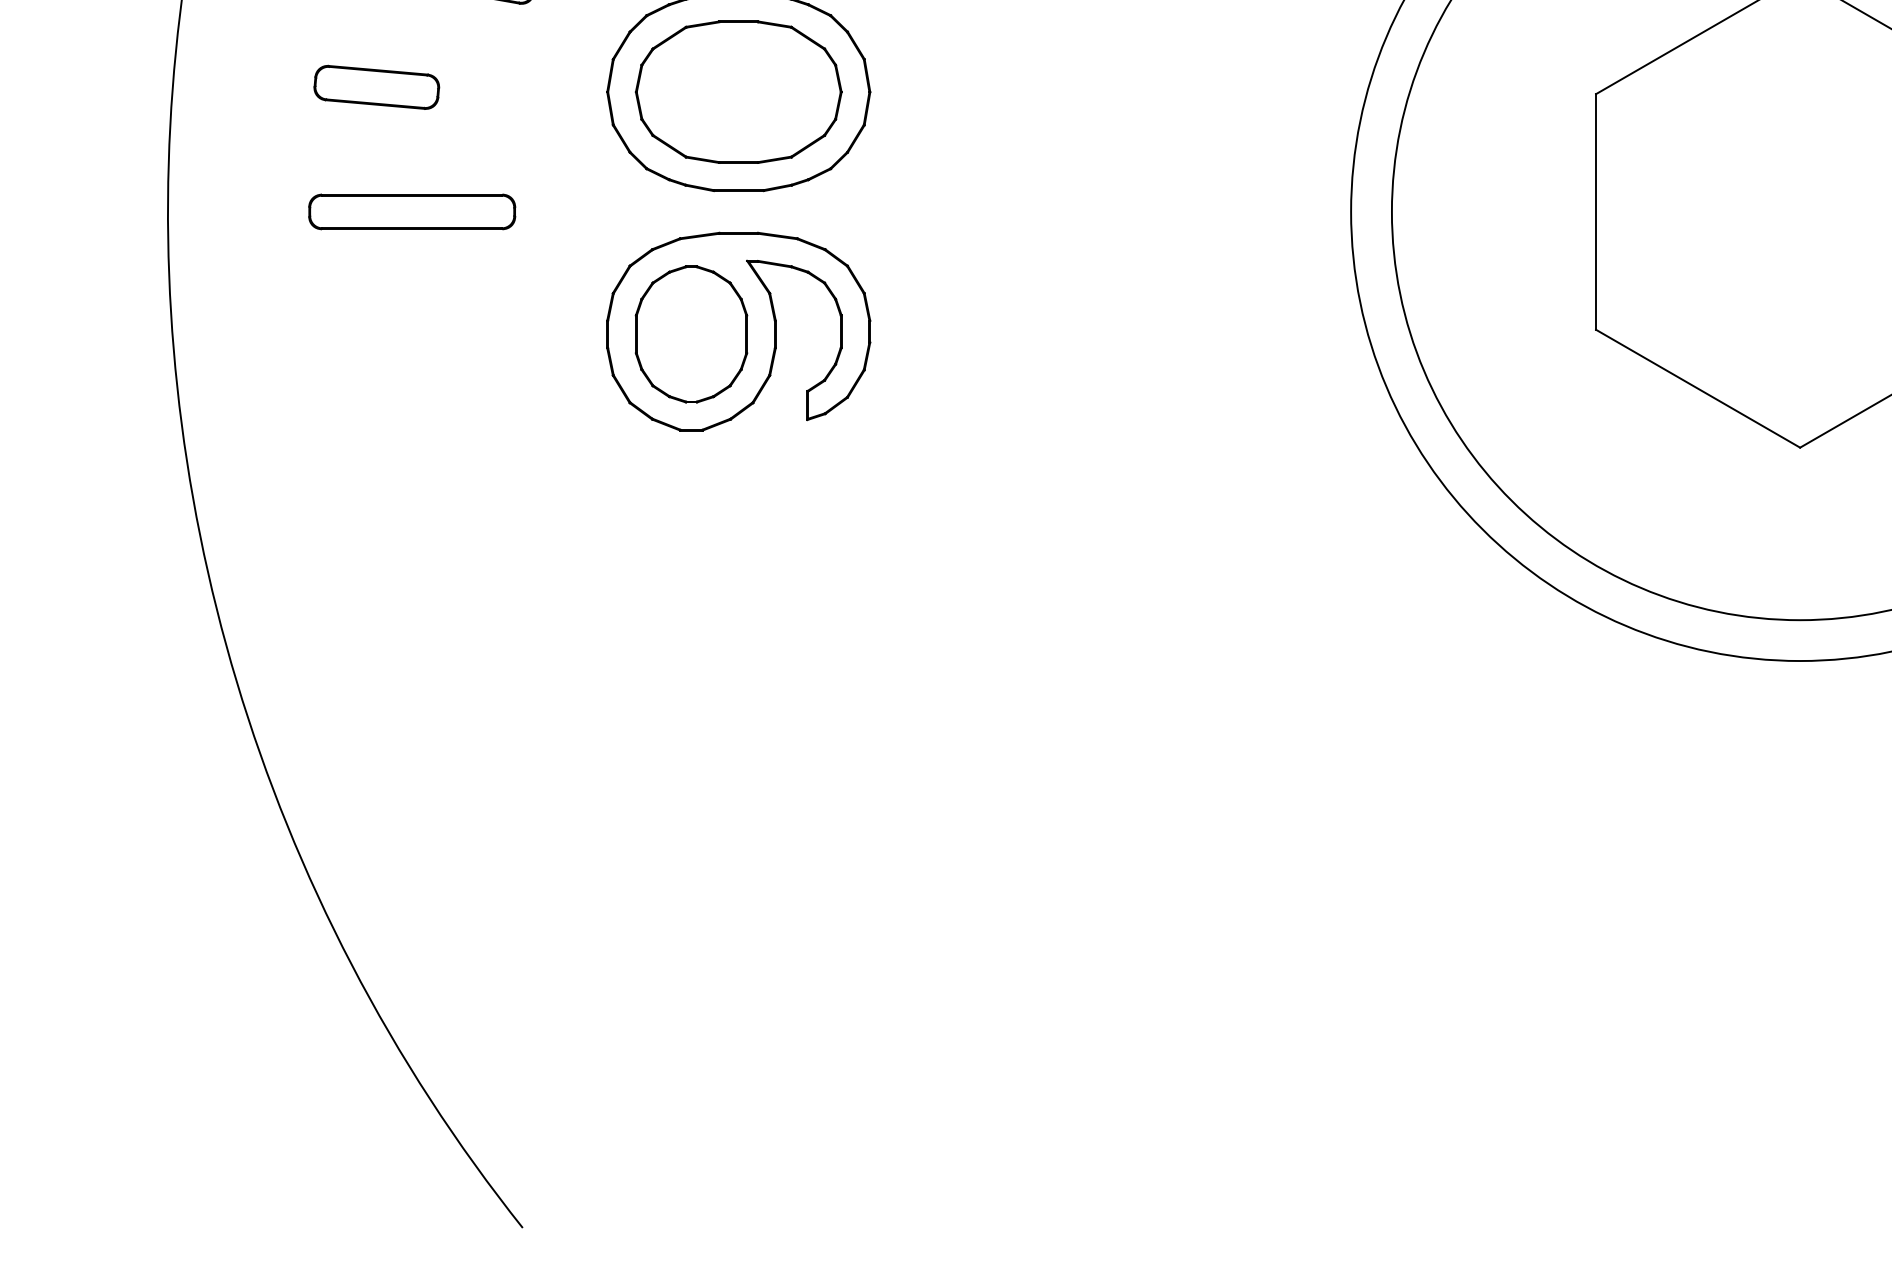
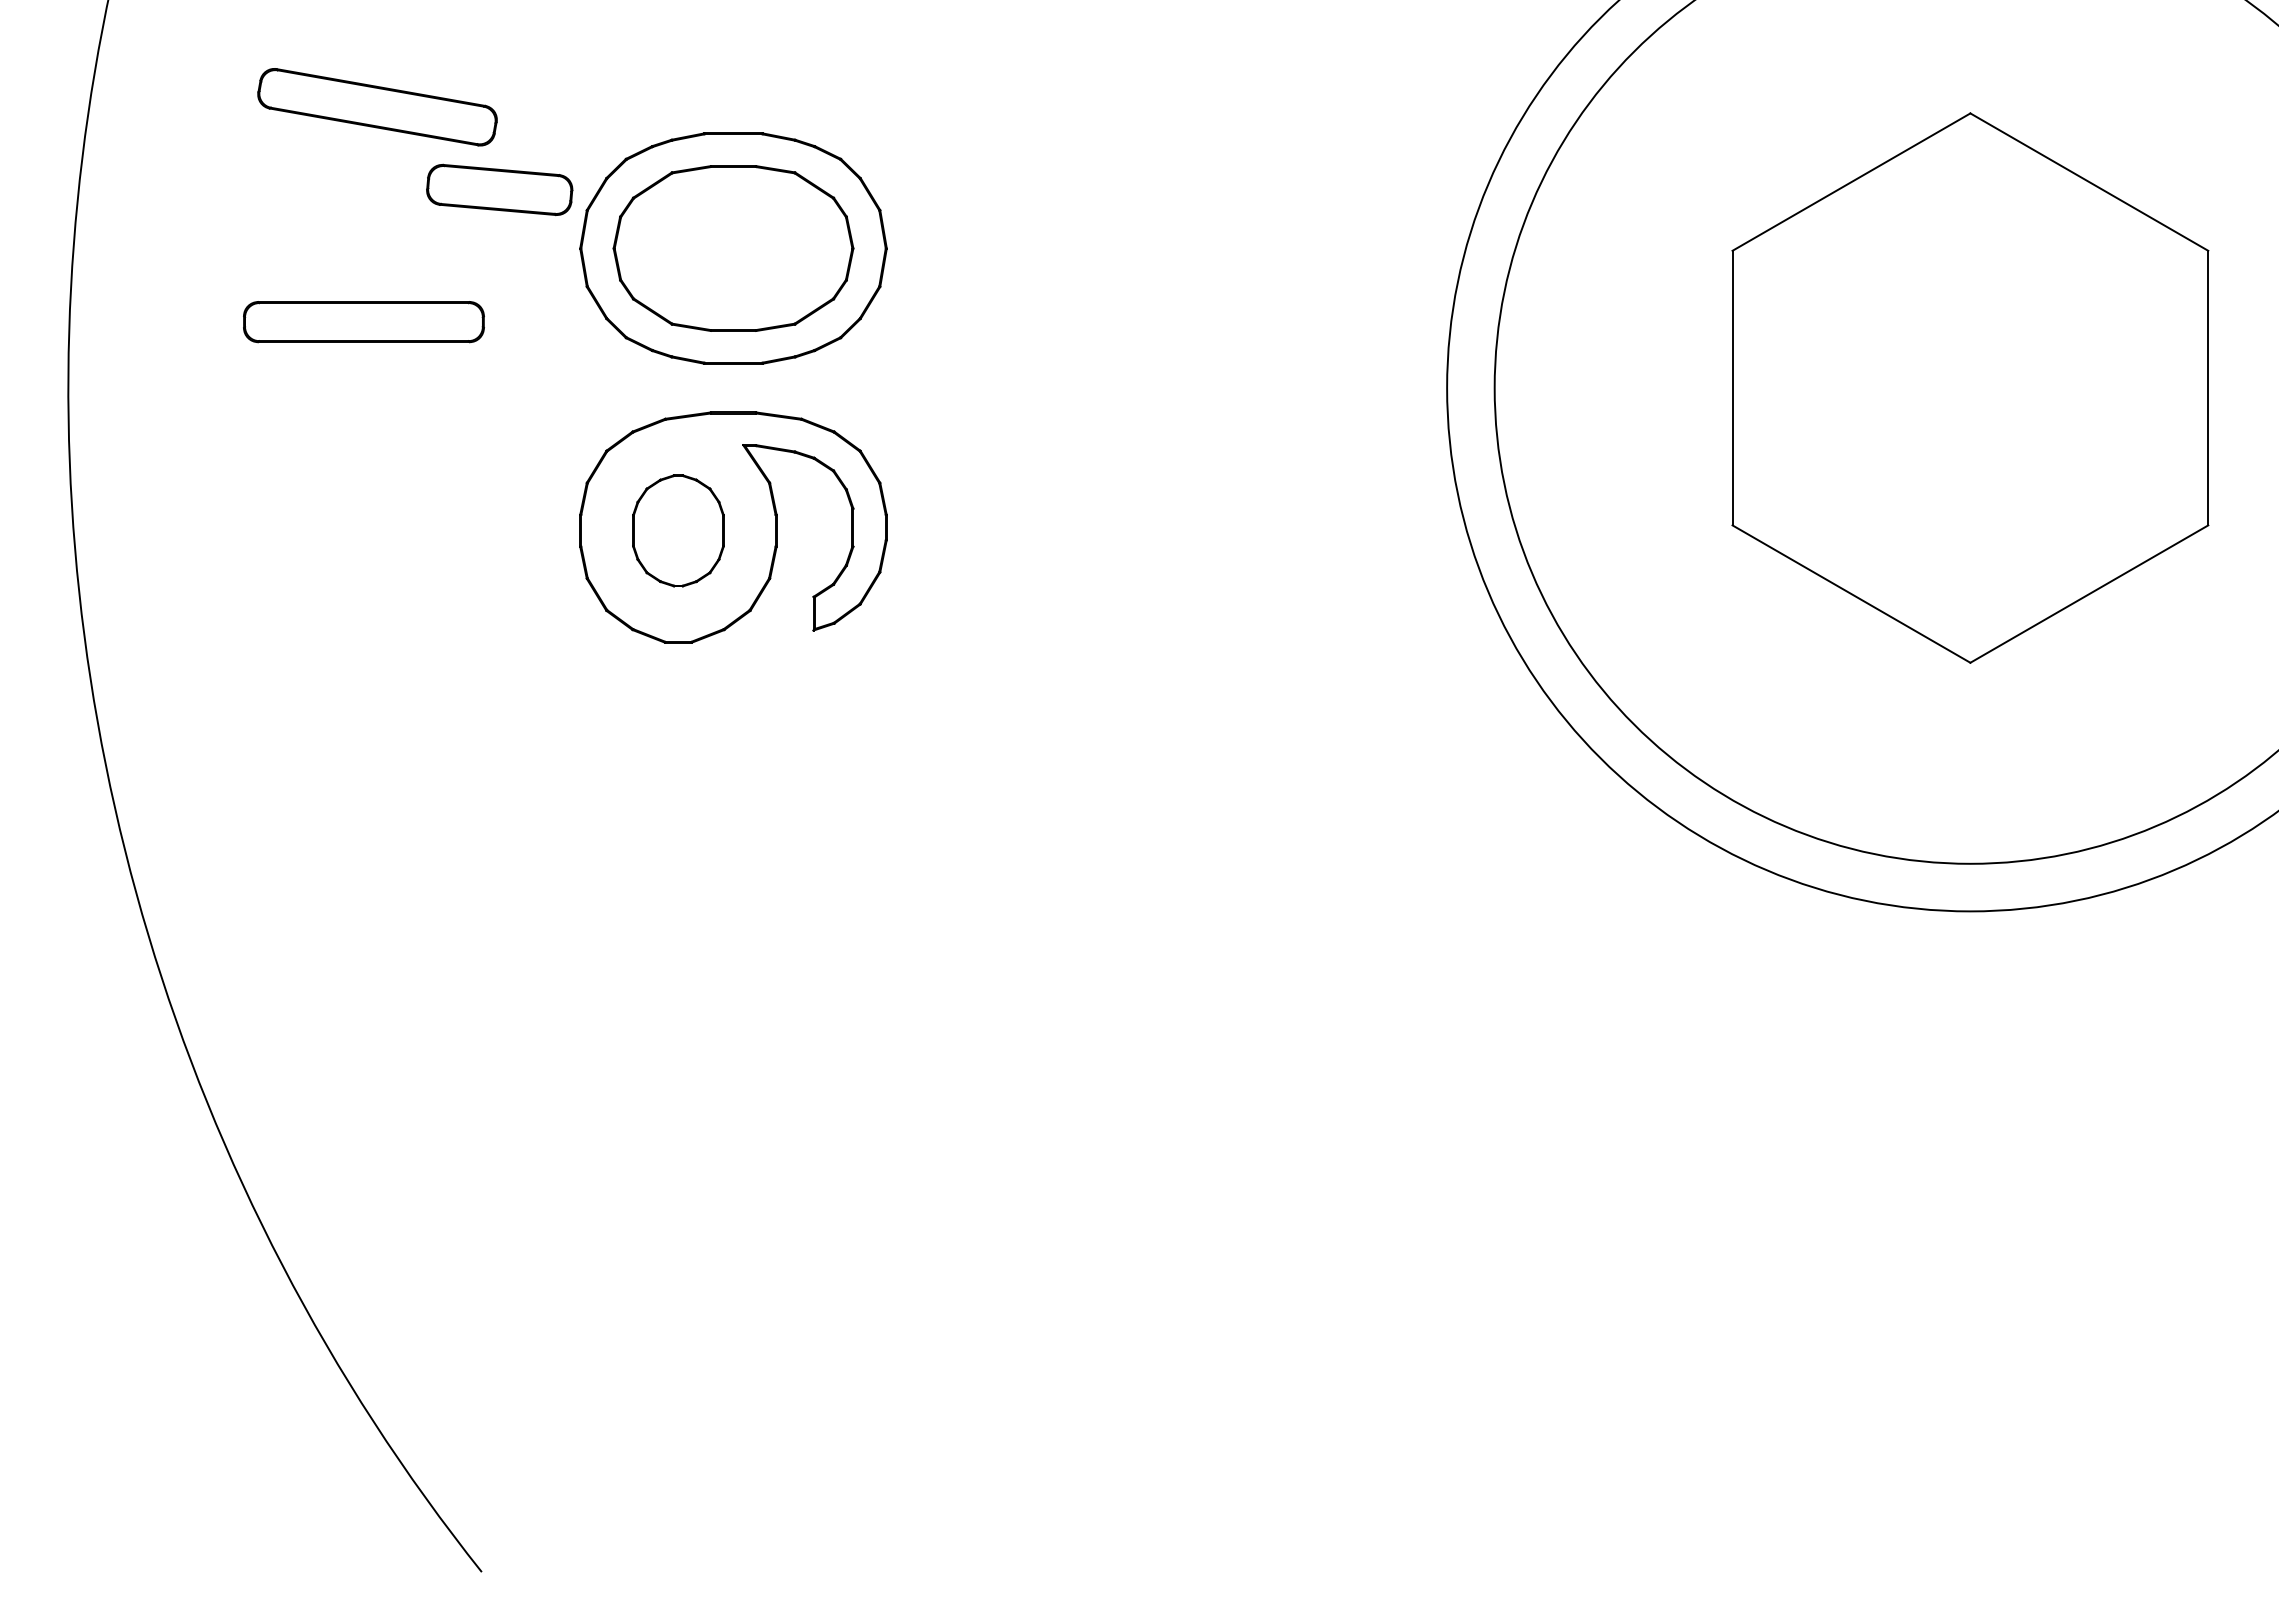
part: (376, 87) -> (499, 189), moved
part: (411, 212) -> (363, 322), moved
part: (691, 334) -> (678, 530), size x0.7

